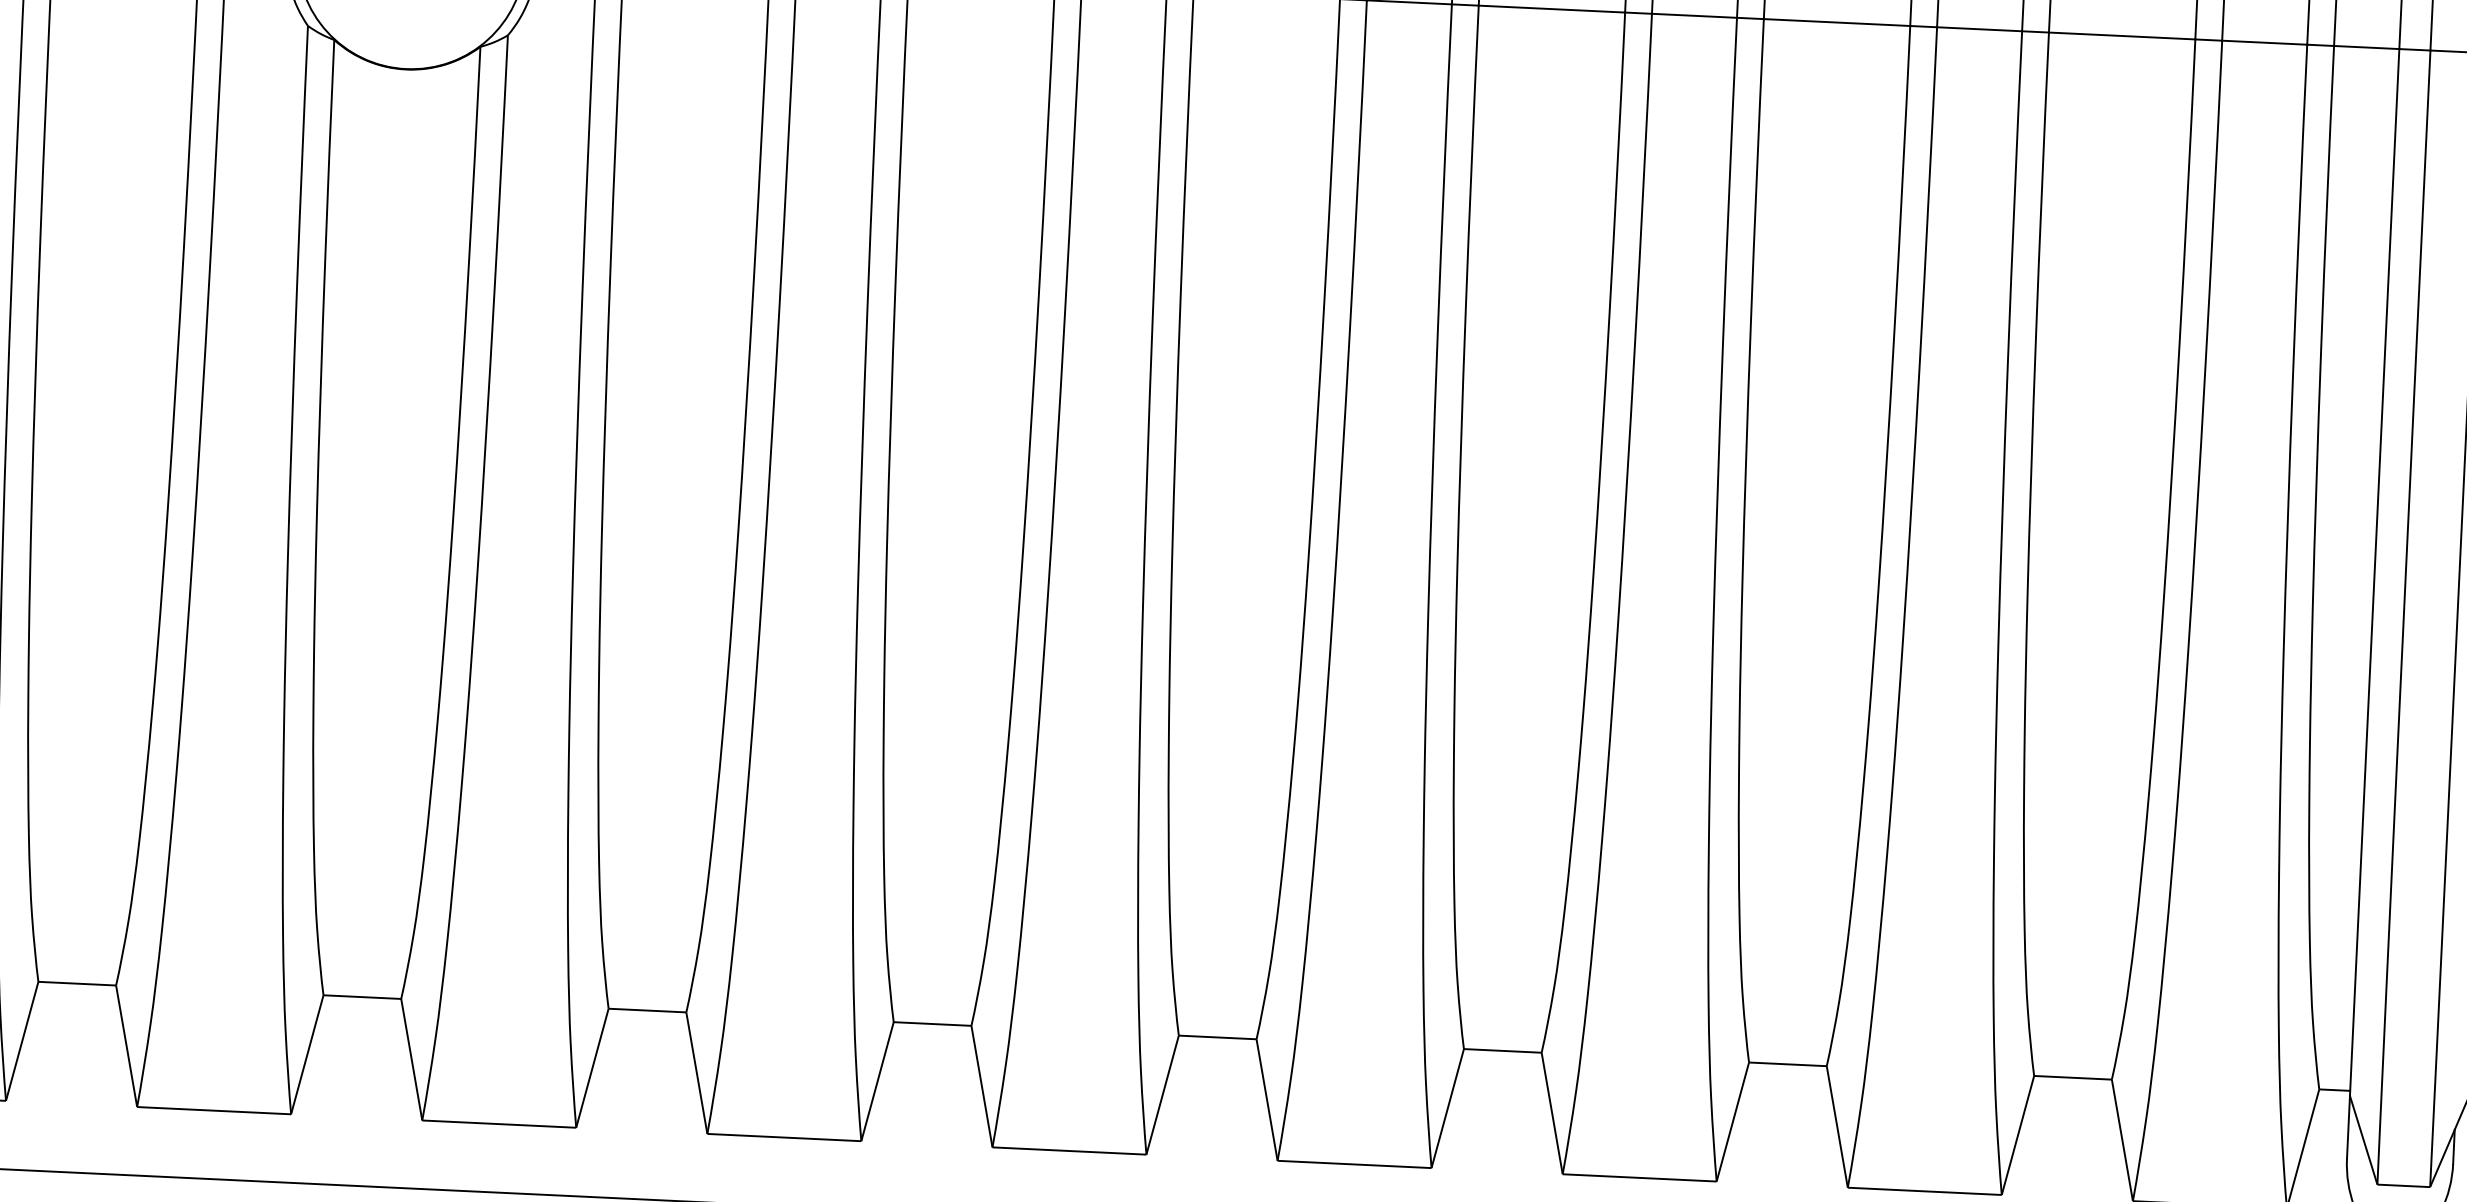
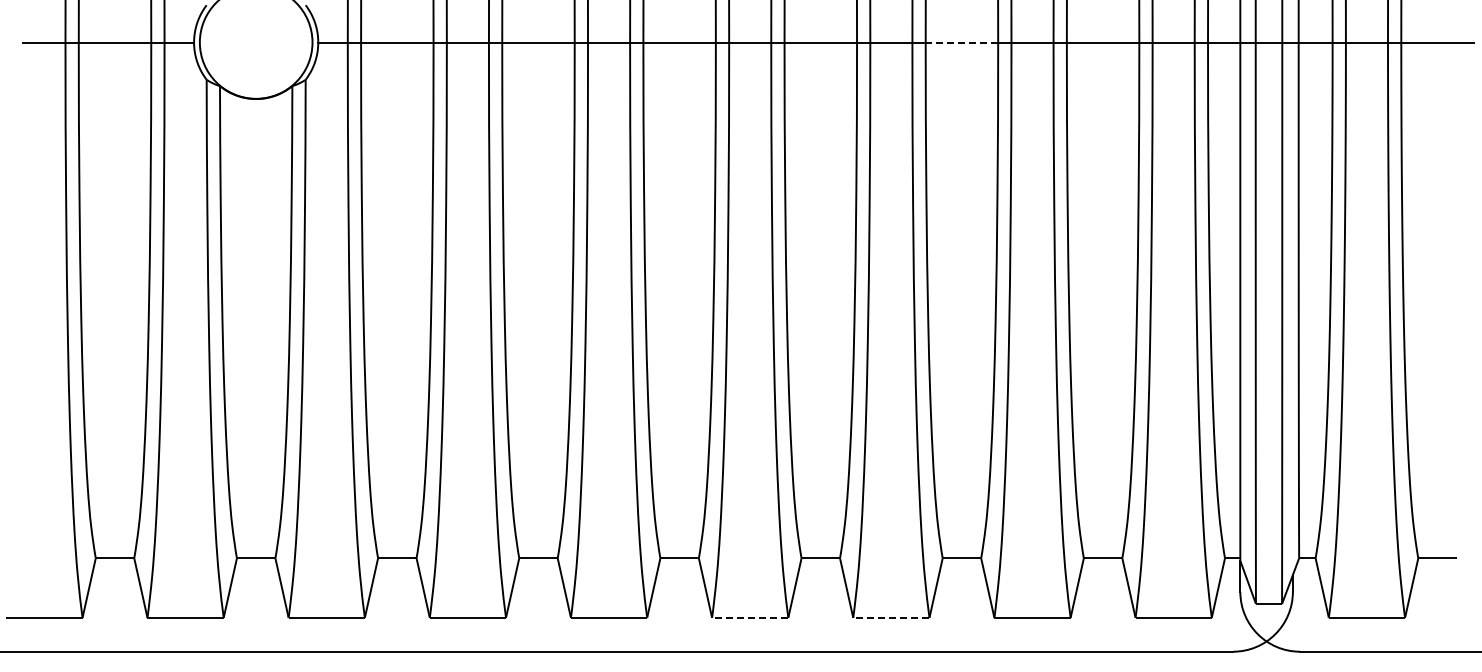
line: (1836, 22) -> (961, 42), solid -> dashed
line: (1357, 1163) -> (751, 617), solid -> dashed
line: (1642, 1177) -> (892, 617), solid -> dashed

